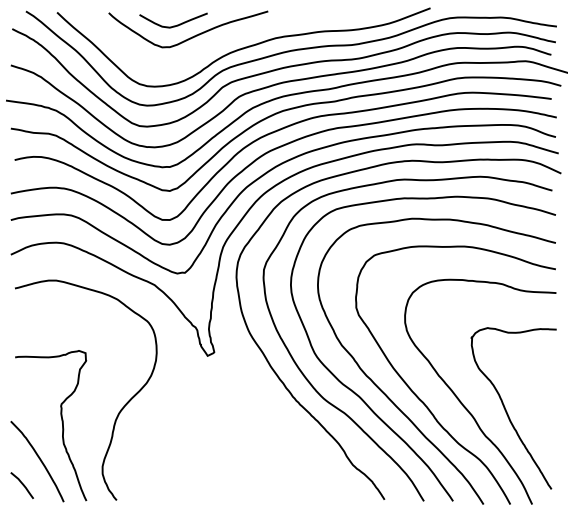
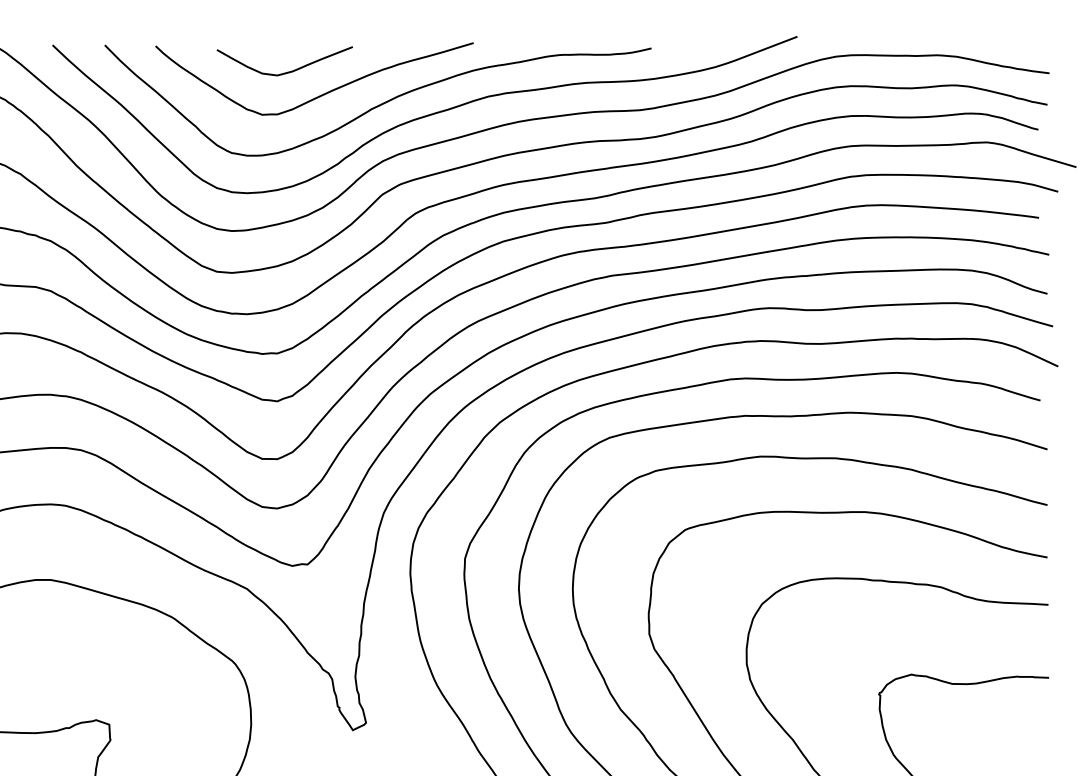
curve: (221, 41) -> (380, 103), added

